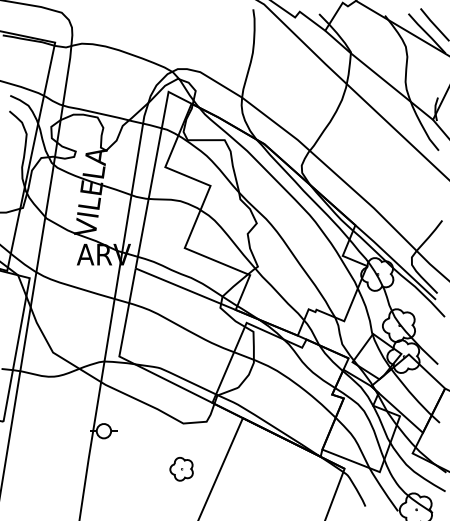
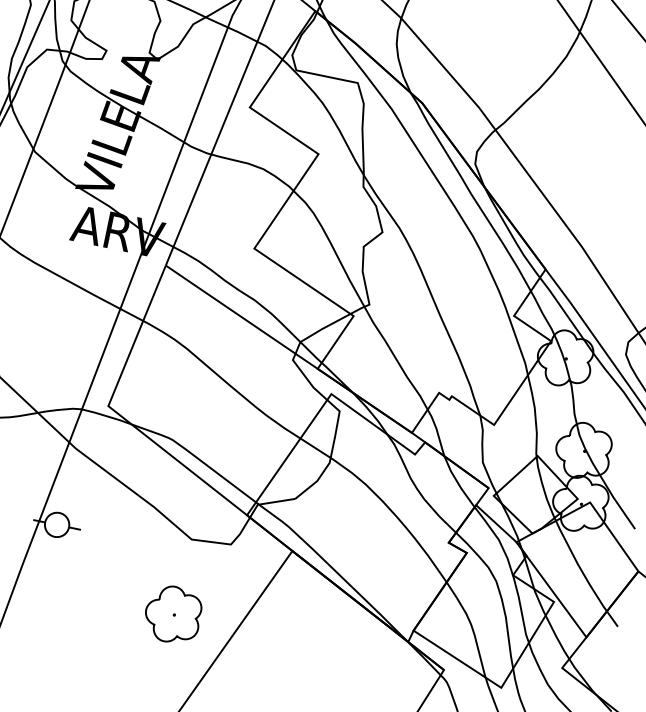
part: (181, 469) -> (172, 615), size x1.43

